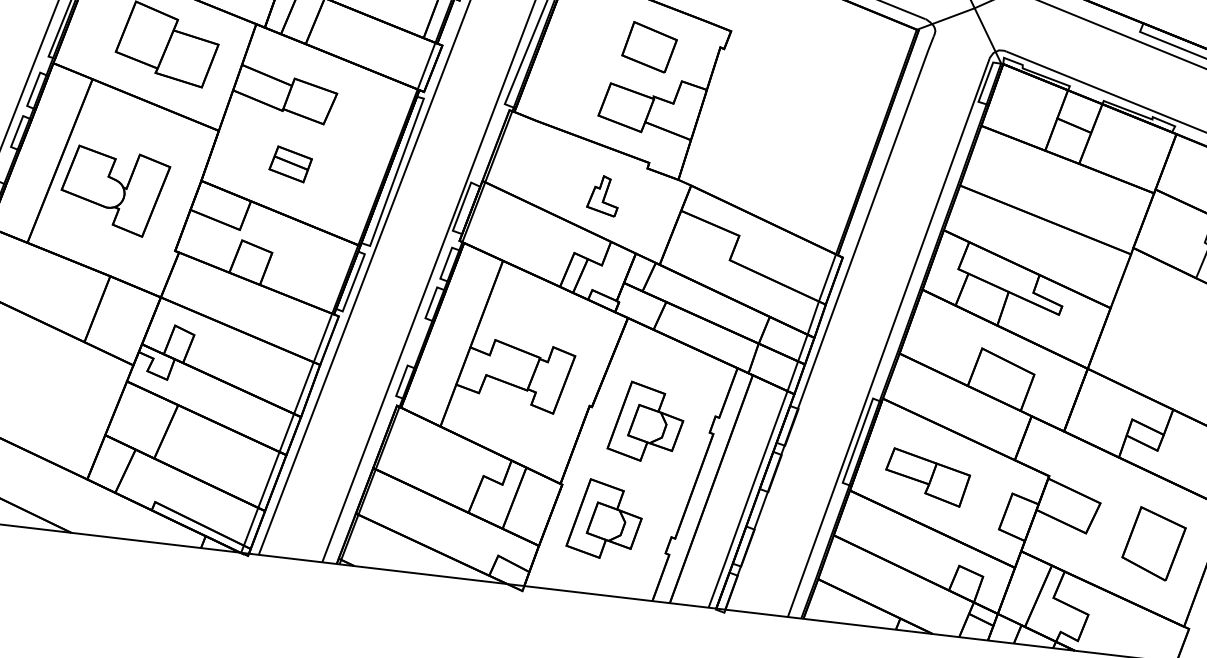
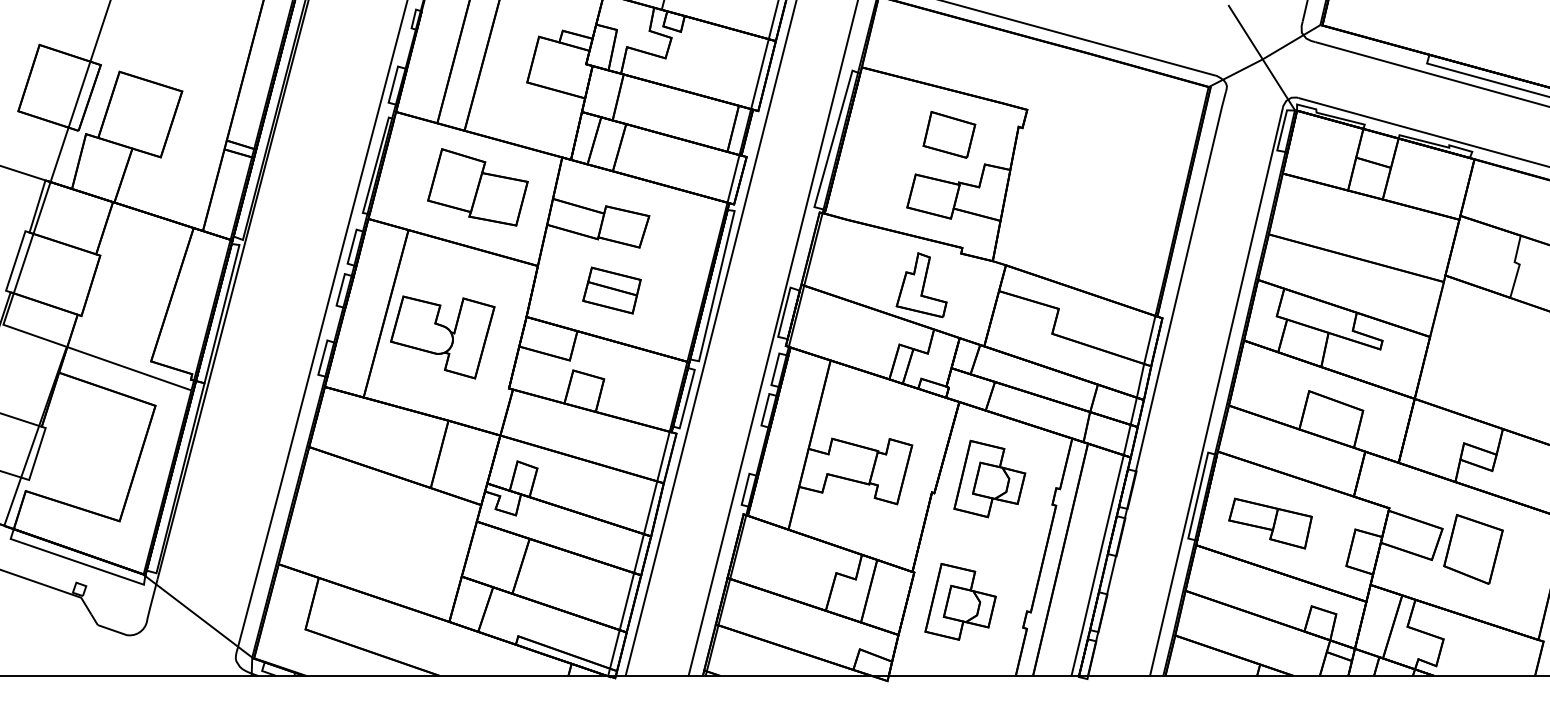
part: (290, 164) -> (611, 290), size x1.43
part: (603, 195) -> (921, 285), size x1.67
part: (646, 421) -> (989, 478), moved
part: (1154, 542) -> (1473, 548), moved

